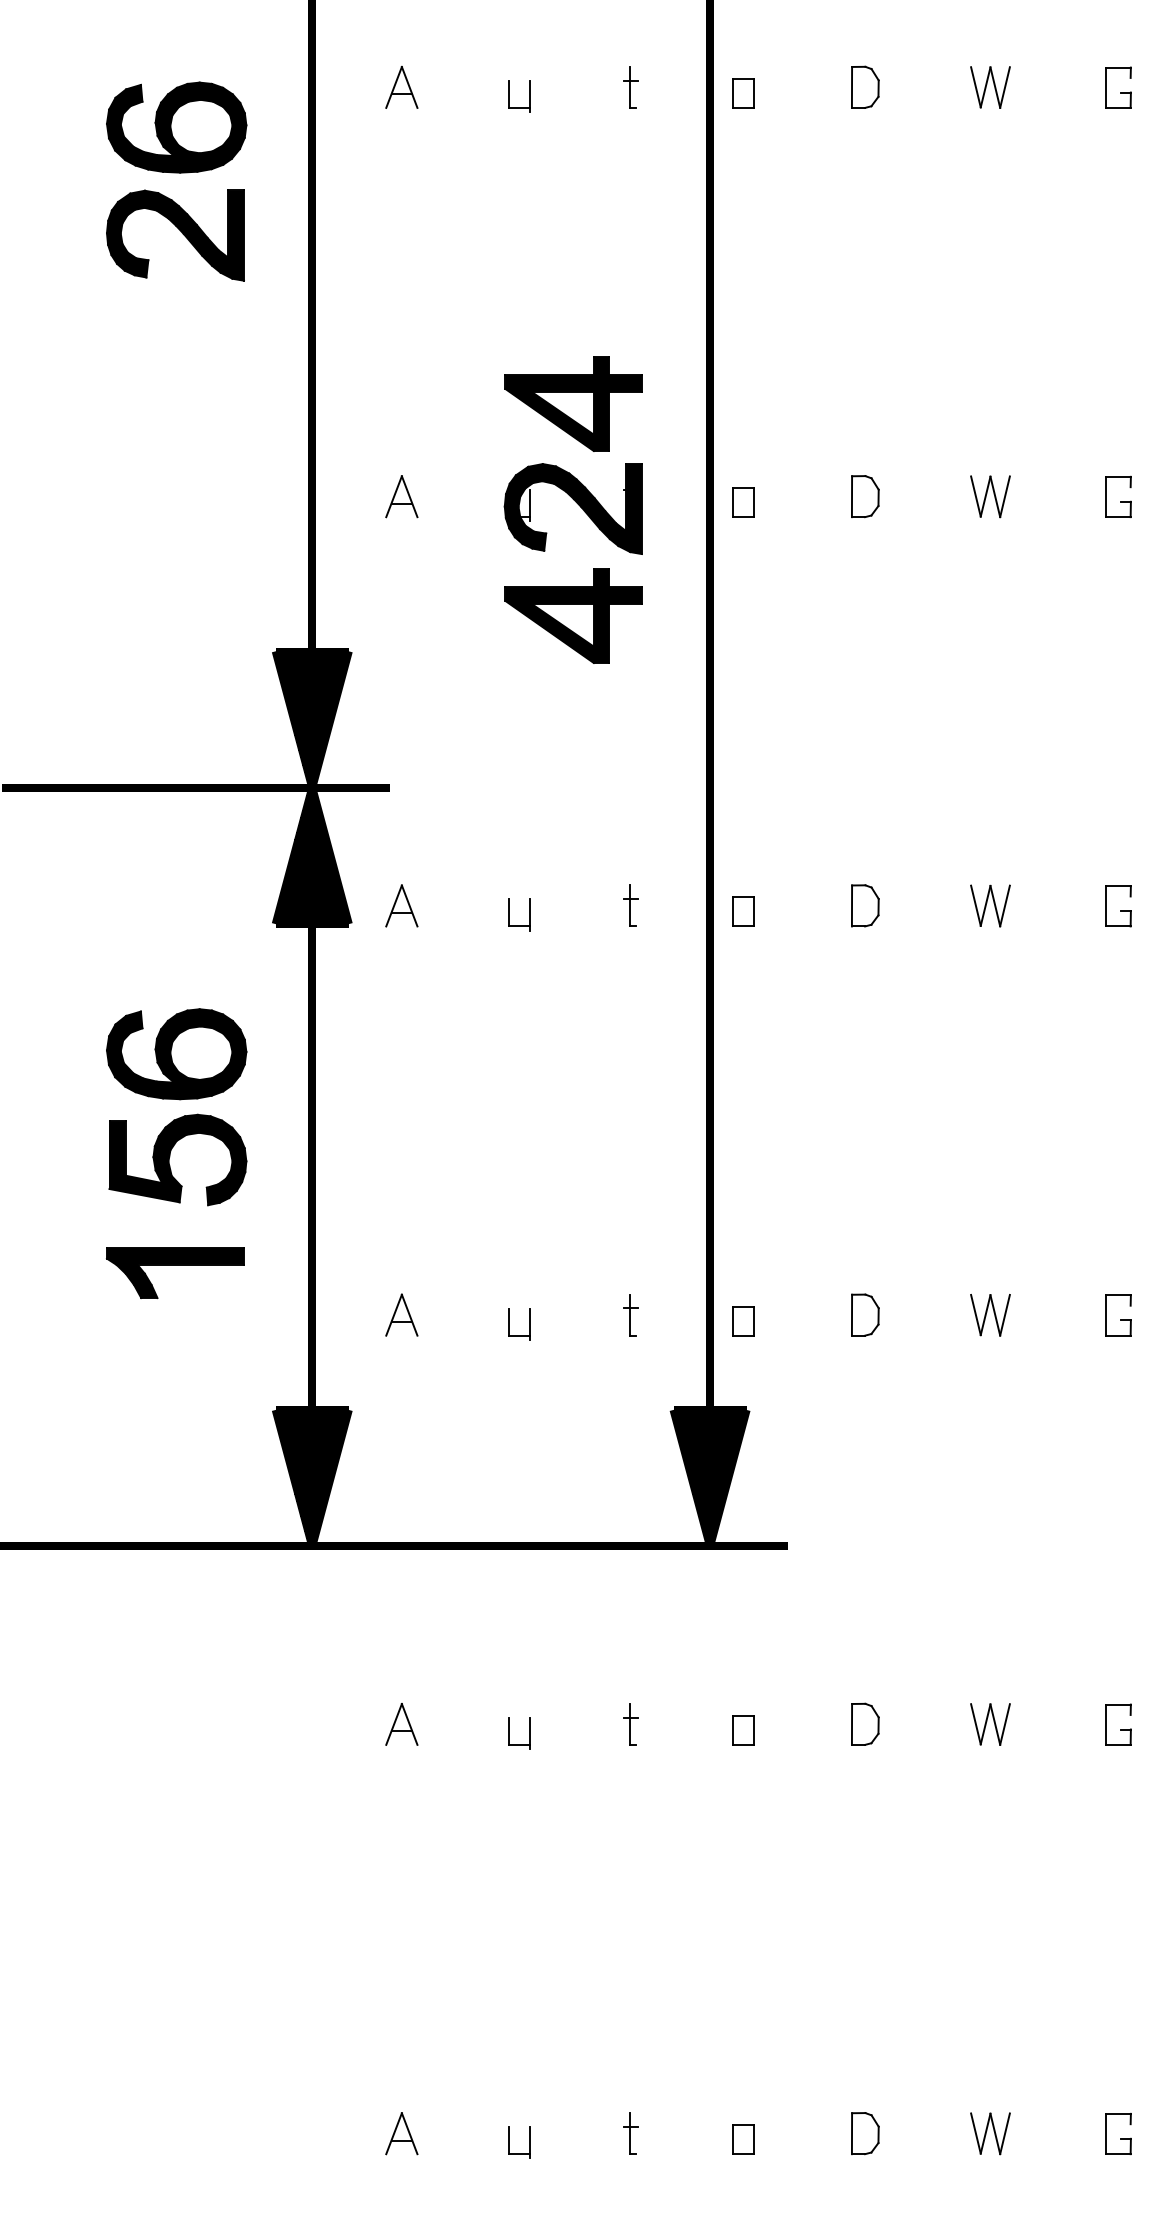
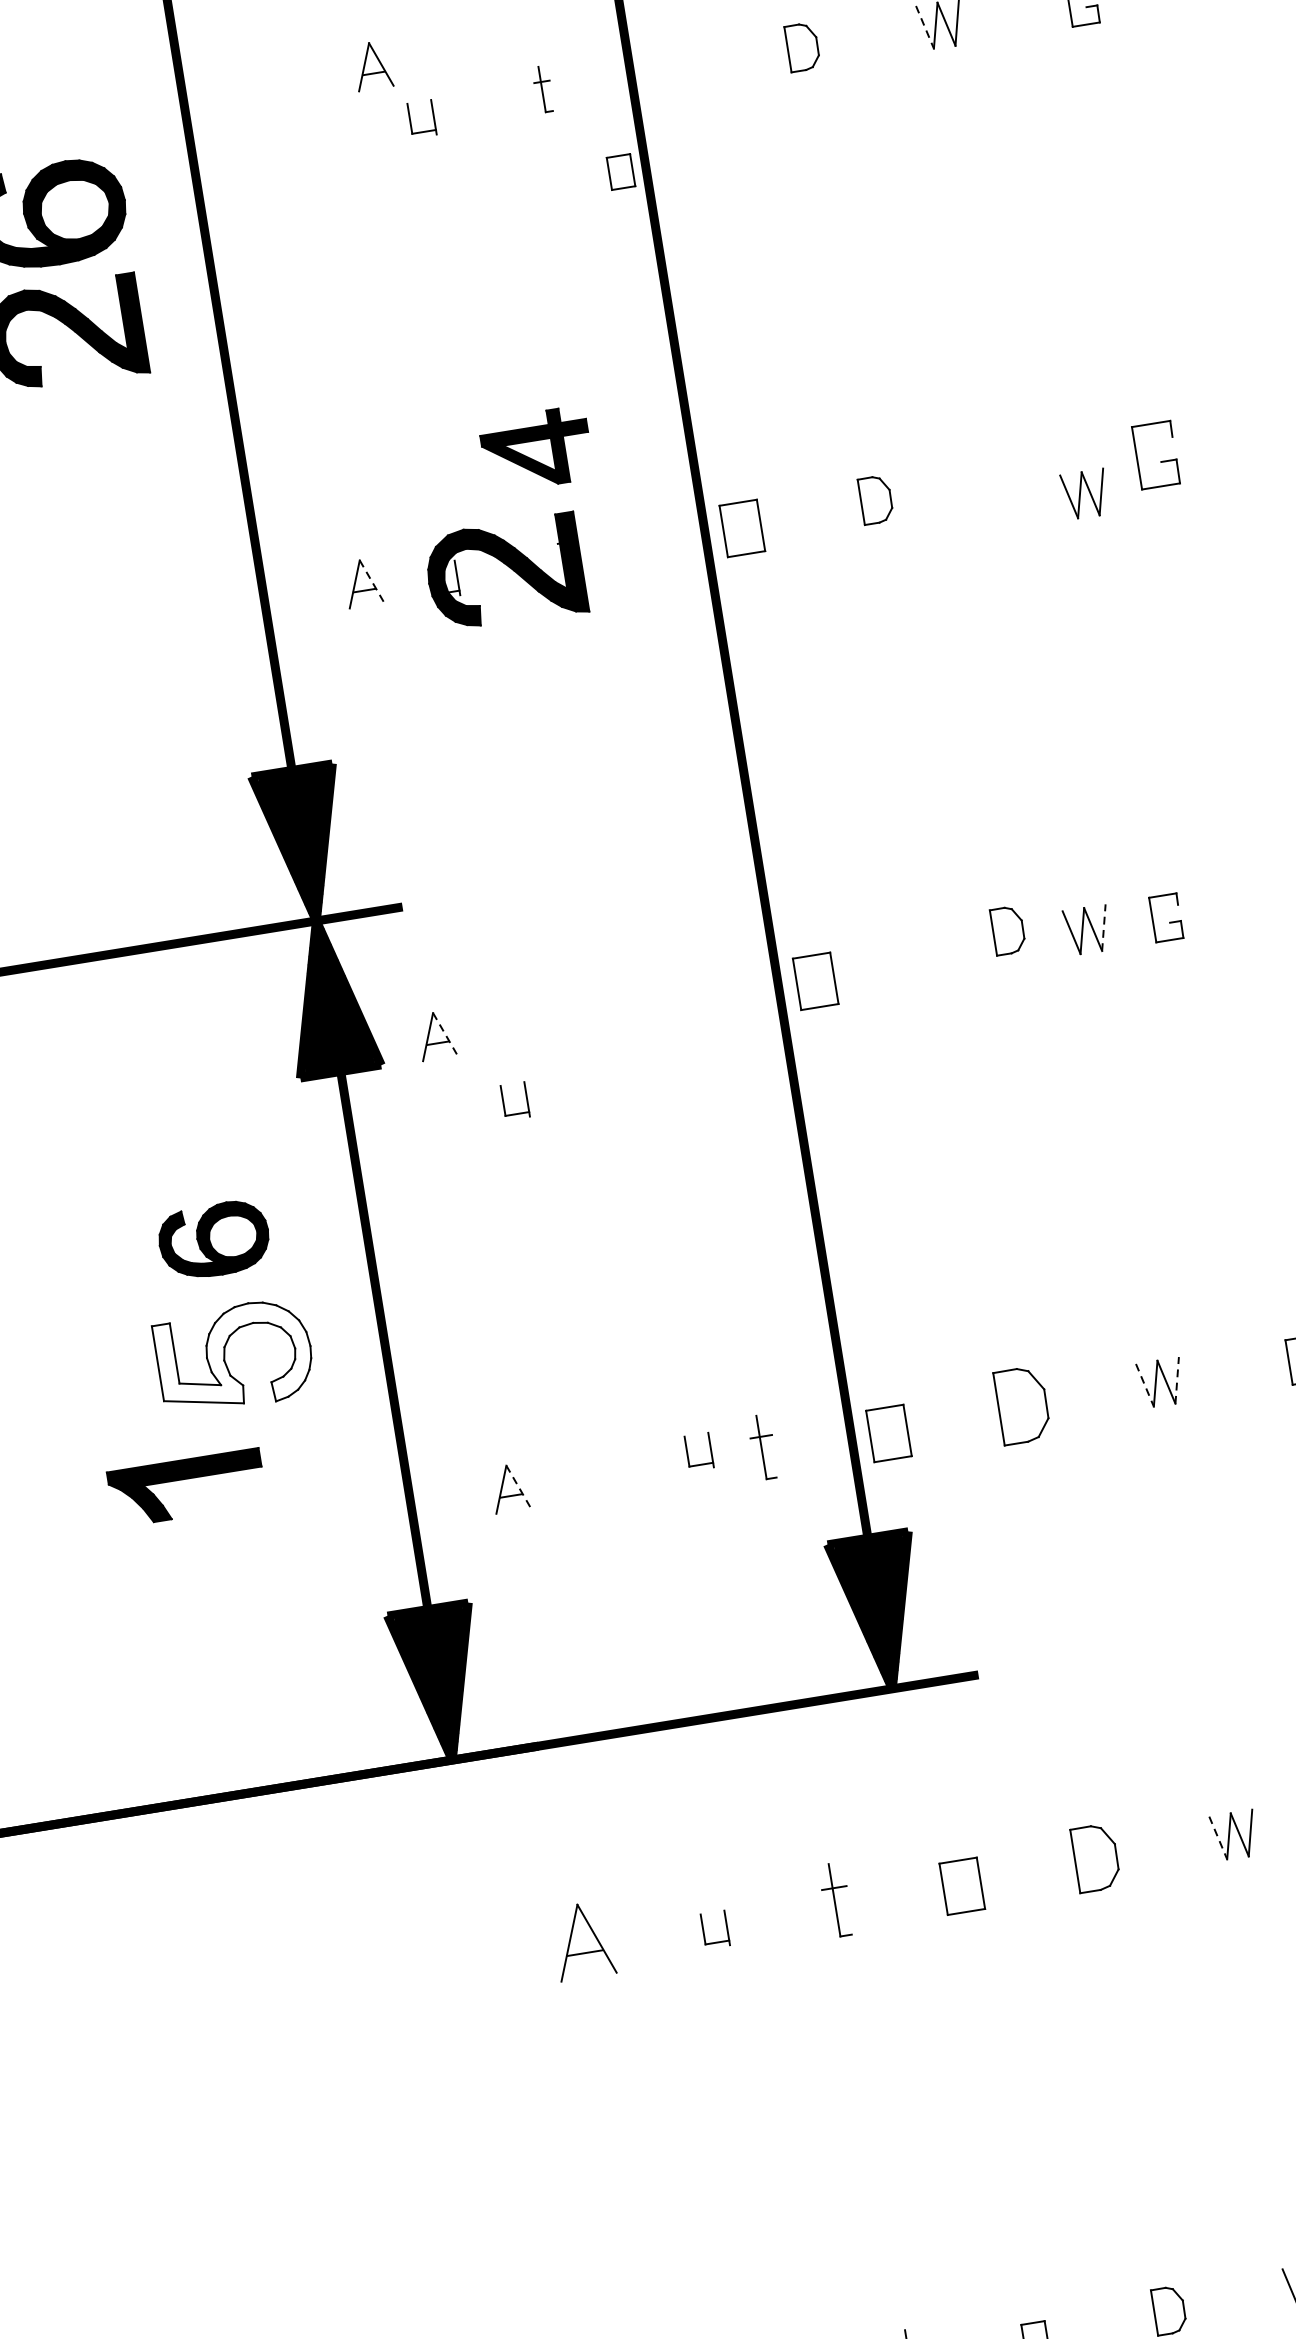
part: (401, 86) -> (372, 64), moved
line: (975, 87) -> (924, 27), solid -> dashed
part: (743, 93) -> (621, 172), moved
part: (573, 403) -> (536, 449), size x0.7
line: (409, 496) -> (371, 581), solid -> dashed
part: (990, 496) -> (1085, 494), moved
part: (1118, 496) -> (1156, 454), size x1.4
part: (743, 502) -> (742, 528), size x1.6
part: (576, 503) -> (507, 567), moved
part: (573, 615) -> (574, 683), removed
line: (409, 905) -> (445, 1033), solid -> dashed
part: (630, 905) -> (689, 994), removed
part: (865, 905) -> (1008, 930), moved
line: (1005, 906) -> (1104, 928), solid -> dashed
part: (1118, 906) -> (1166, 918), moved
part: (743, 911) -> (815, 980), size x1.6
part: (509, 914) -> (503, 1102), moved
part: (176, 1054) -> (214, 1240), size x0.7
fill: (177, 1159) -> (233, 1356), removed
part: (174, 1265) -> (184, 1480), moved
part: (865, 1314) -> (1022, 1404), size x1.6
line: (409, 1315) -> (518, 1487), solid -> dashed
part: (630, 1315) -> (762, 1447), size x1.4
line: (975, 1315) -> (1144, 1385), solid -> dashed
line: (1005, 1315) -> (1177, 1380), solid -> dashed
part: (743, 1321) -> (889, 1434), size x1.6
part: (509, 1324) -> (687, 1454), moved
part: (865, 1723) -> (1095, 1856), size x1.4
part: (401, 1724) -> (582, 1941), size x1.6
part: (630, 1724) -> (836, 1900), size x1.6
line: (975, 1724) -> (1217, 1838), solid -> dashed
part: (743, 1730) -> (962, 1886), size x1.6

